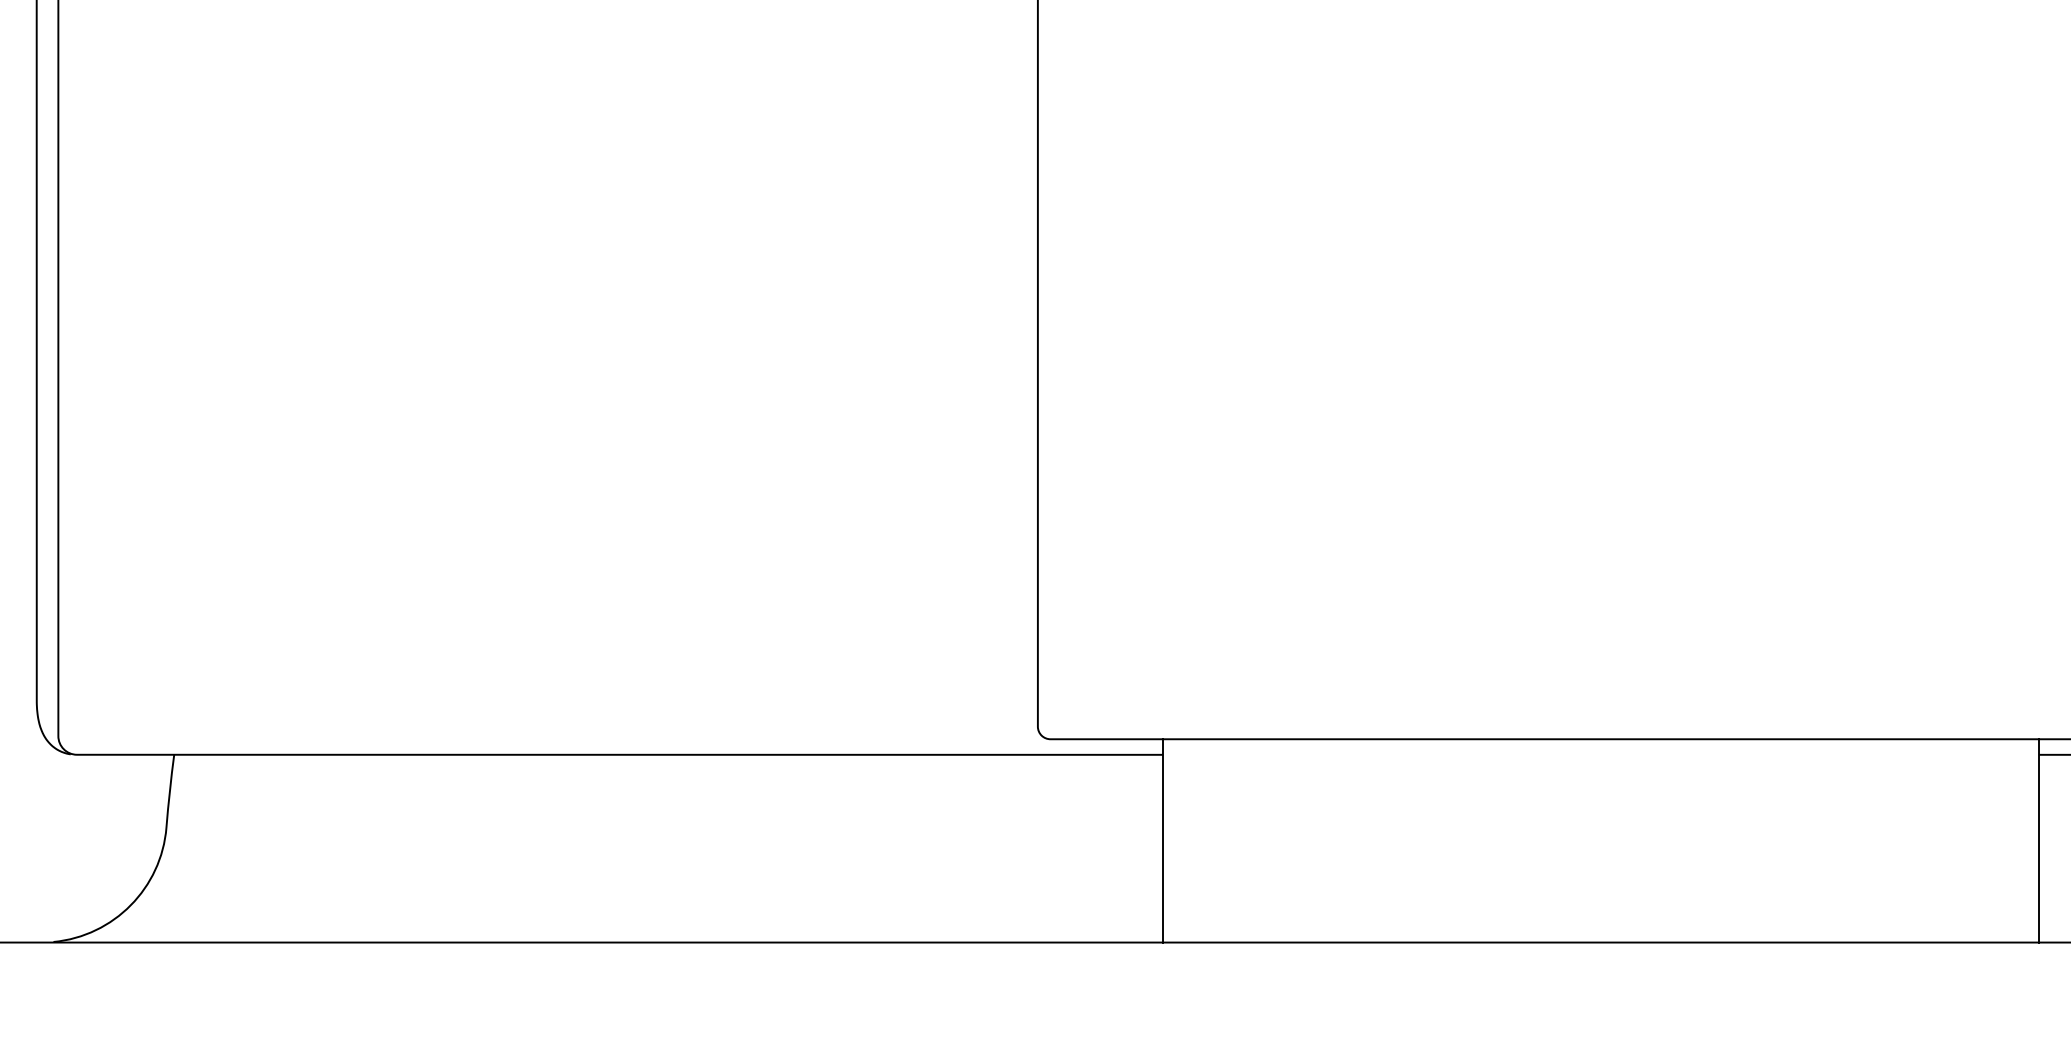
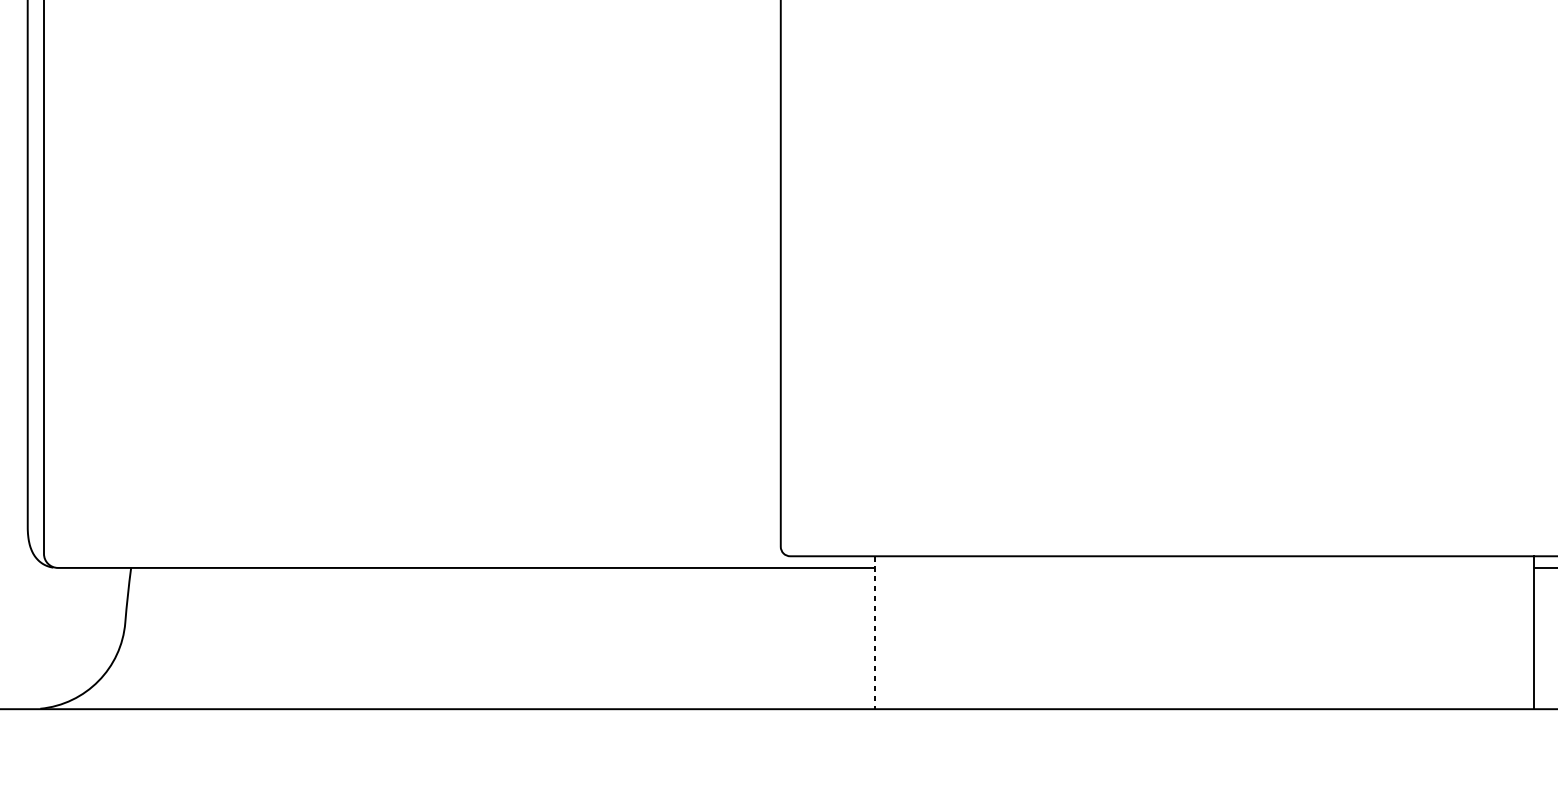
line: (1163, 840) -> (875, 632), solid -> dashed

